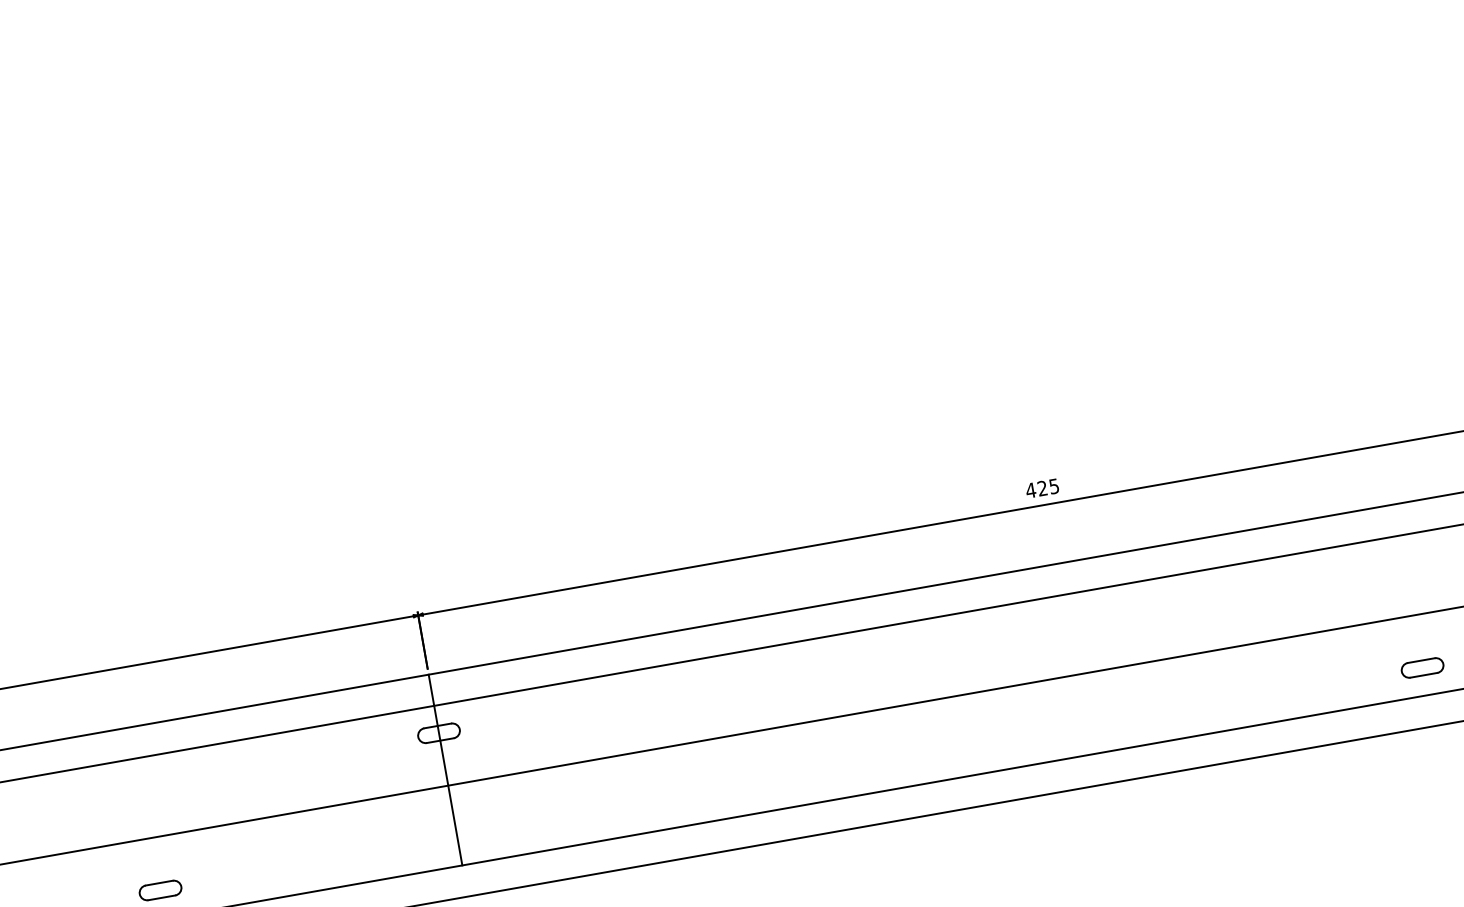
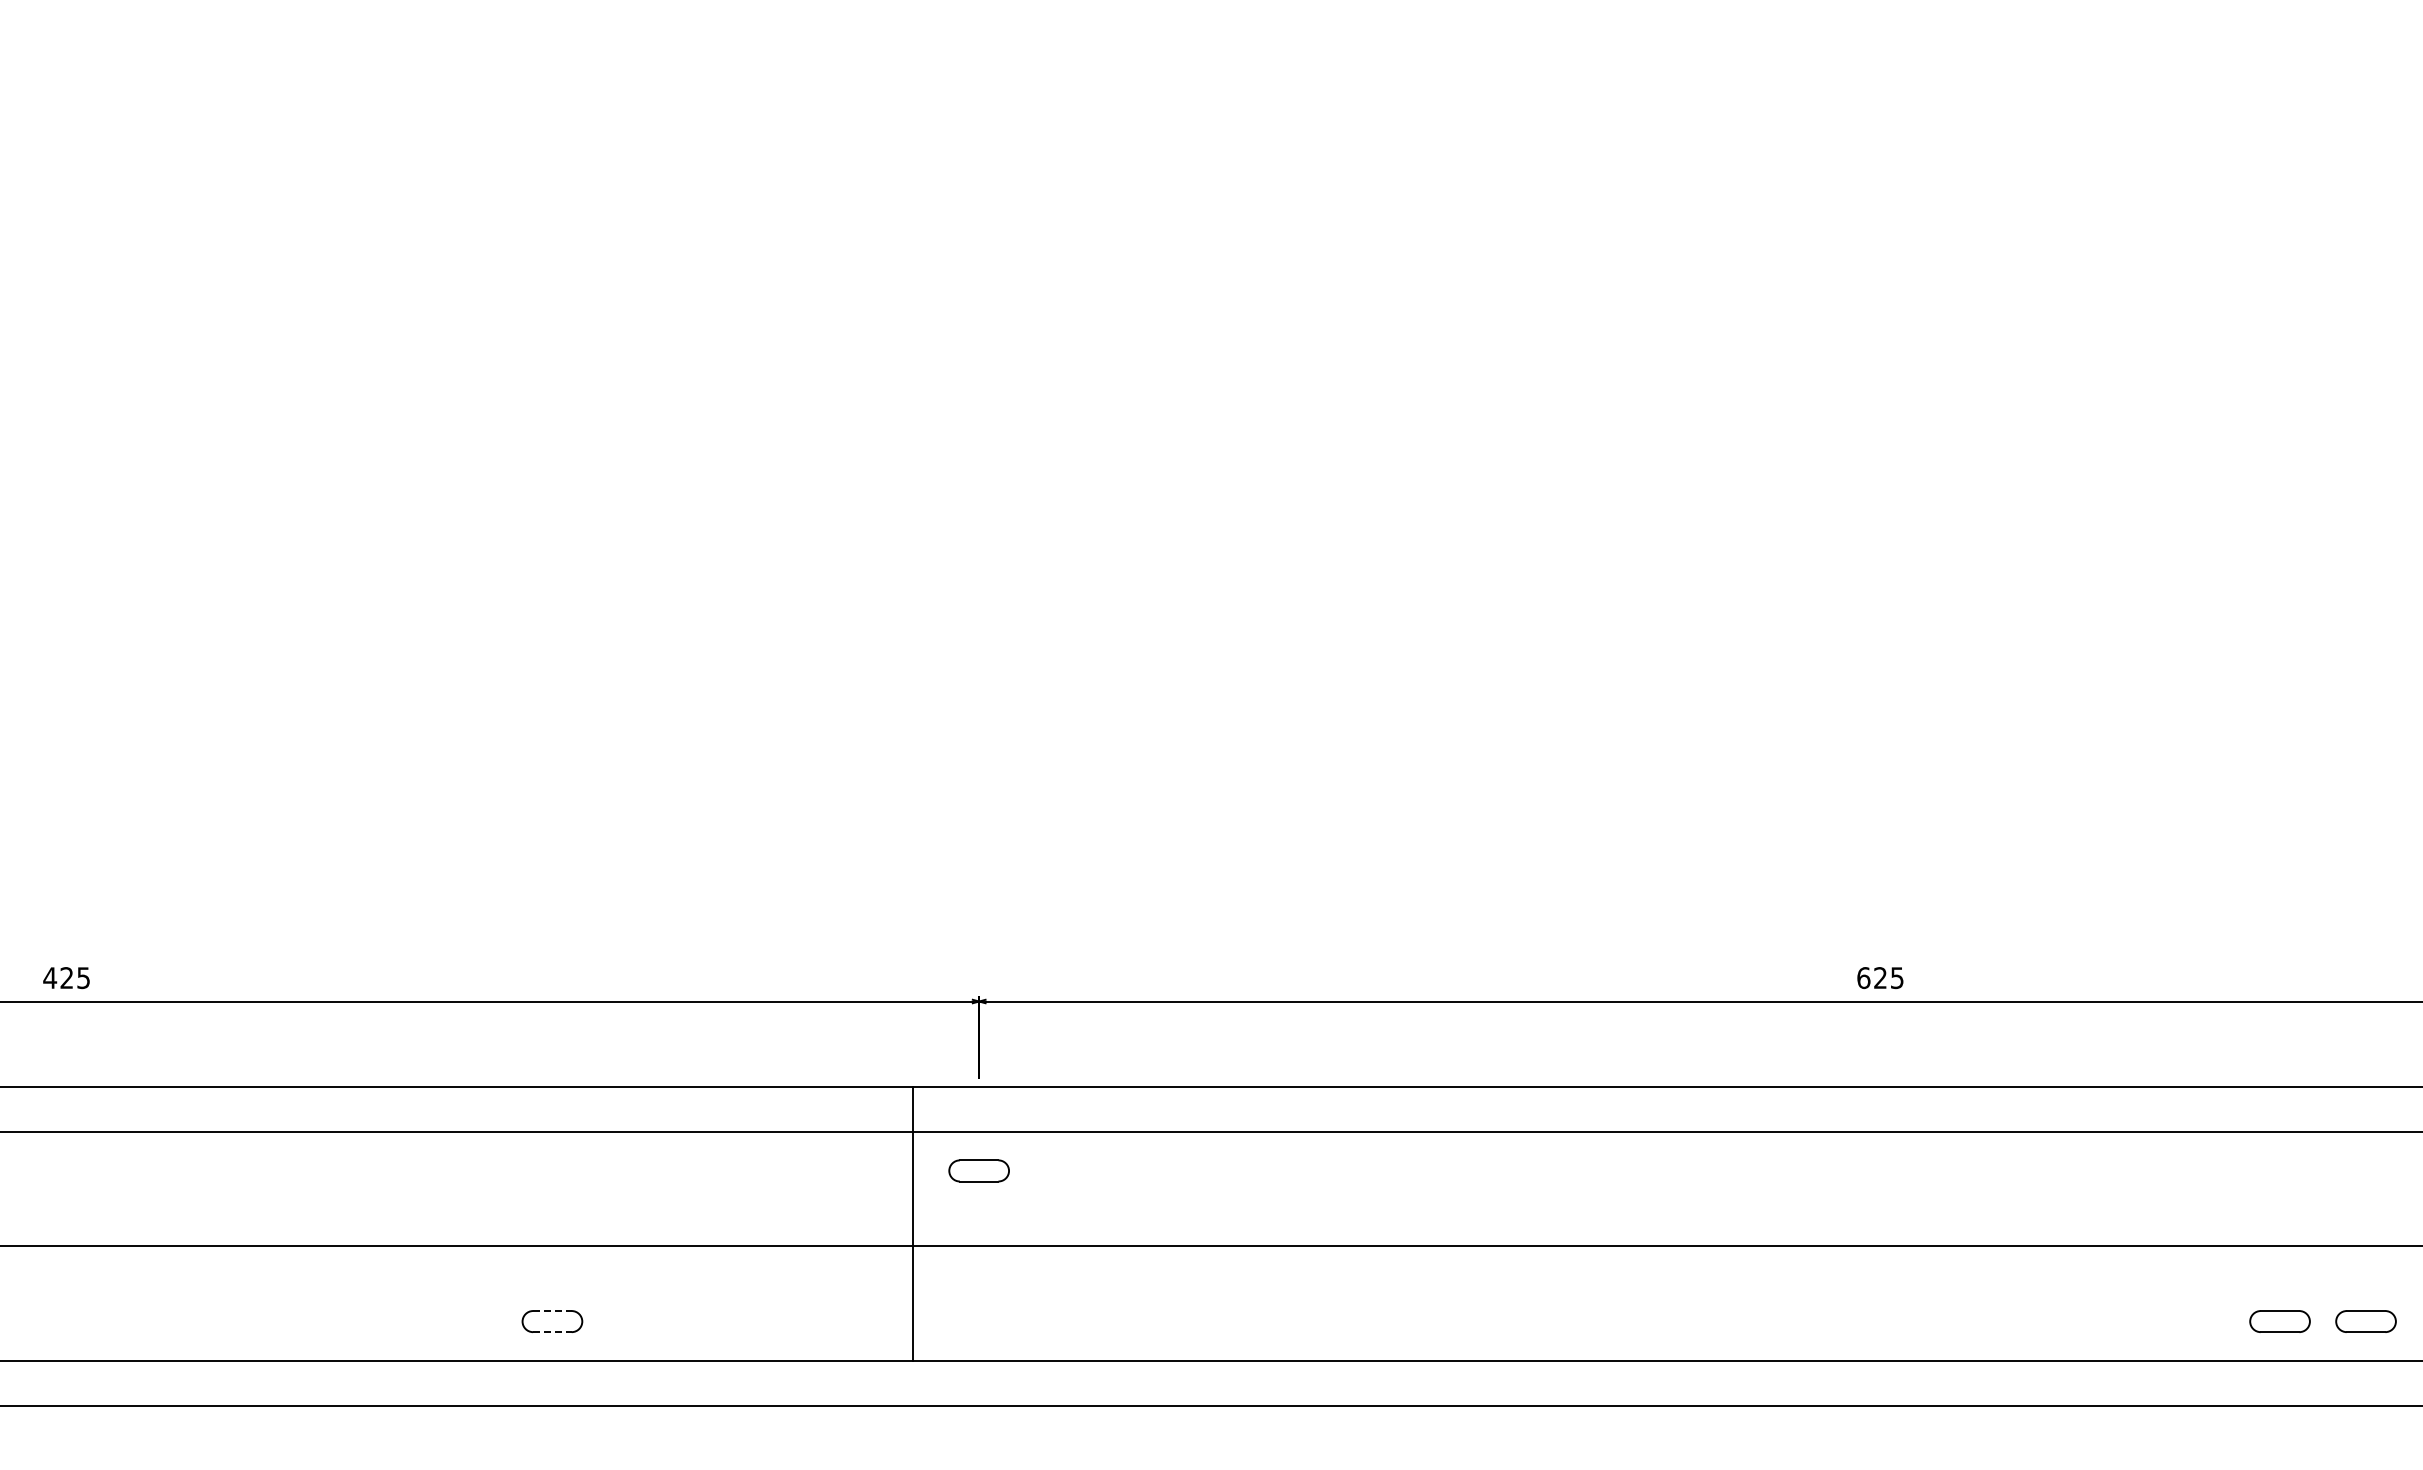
text: (1030, 490) -> (1863, 978), 425 -> 625
part: (1362, 678) -> (2279, 1321), added
line: (445, 769) -> (913, 1223), moved
line: (159, 883) -> (552, 1311), solid -> dashed
line: (161, 898) -> (552, 1332), solid -> dashed

